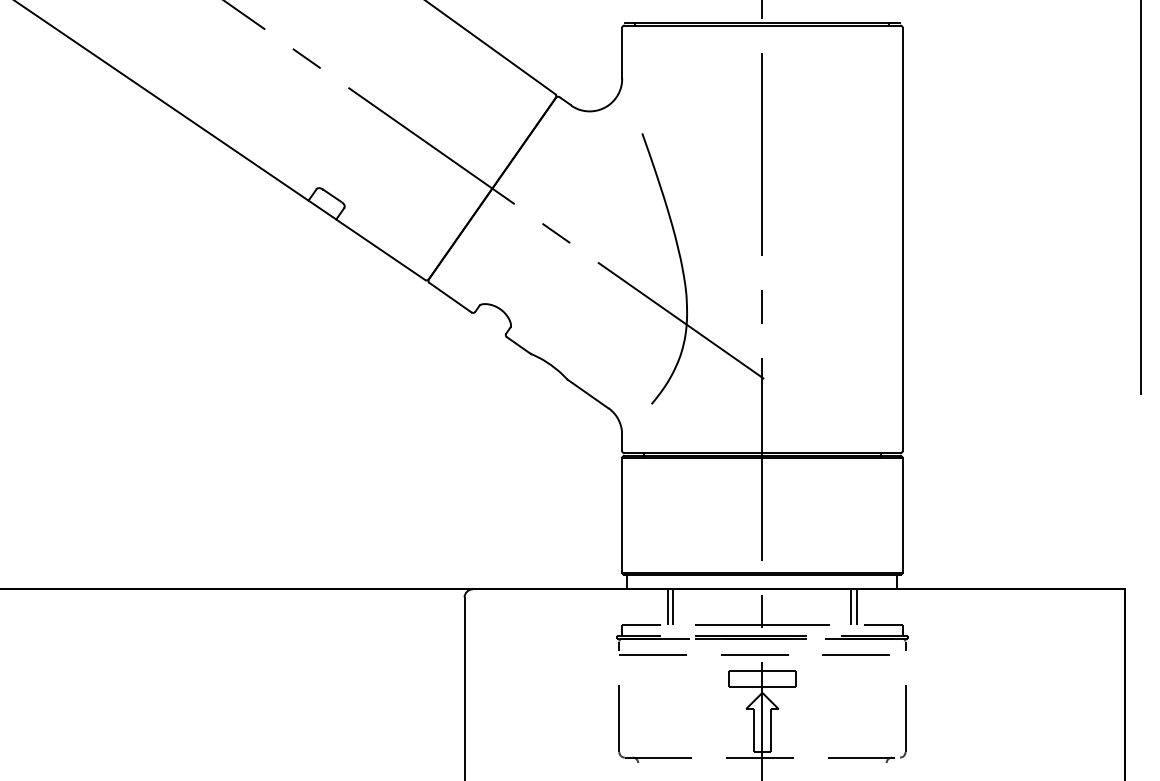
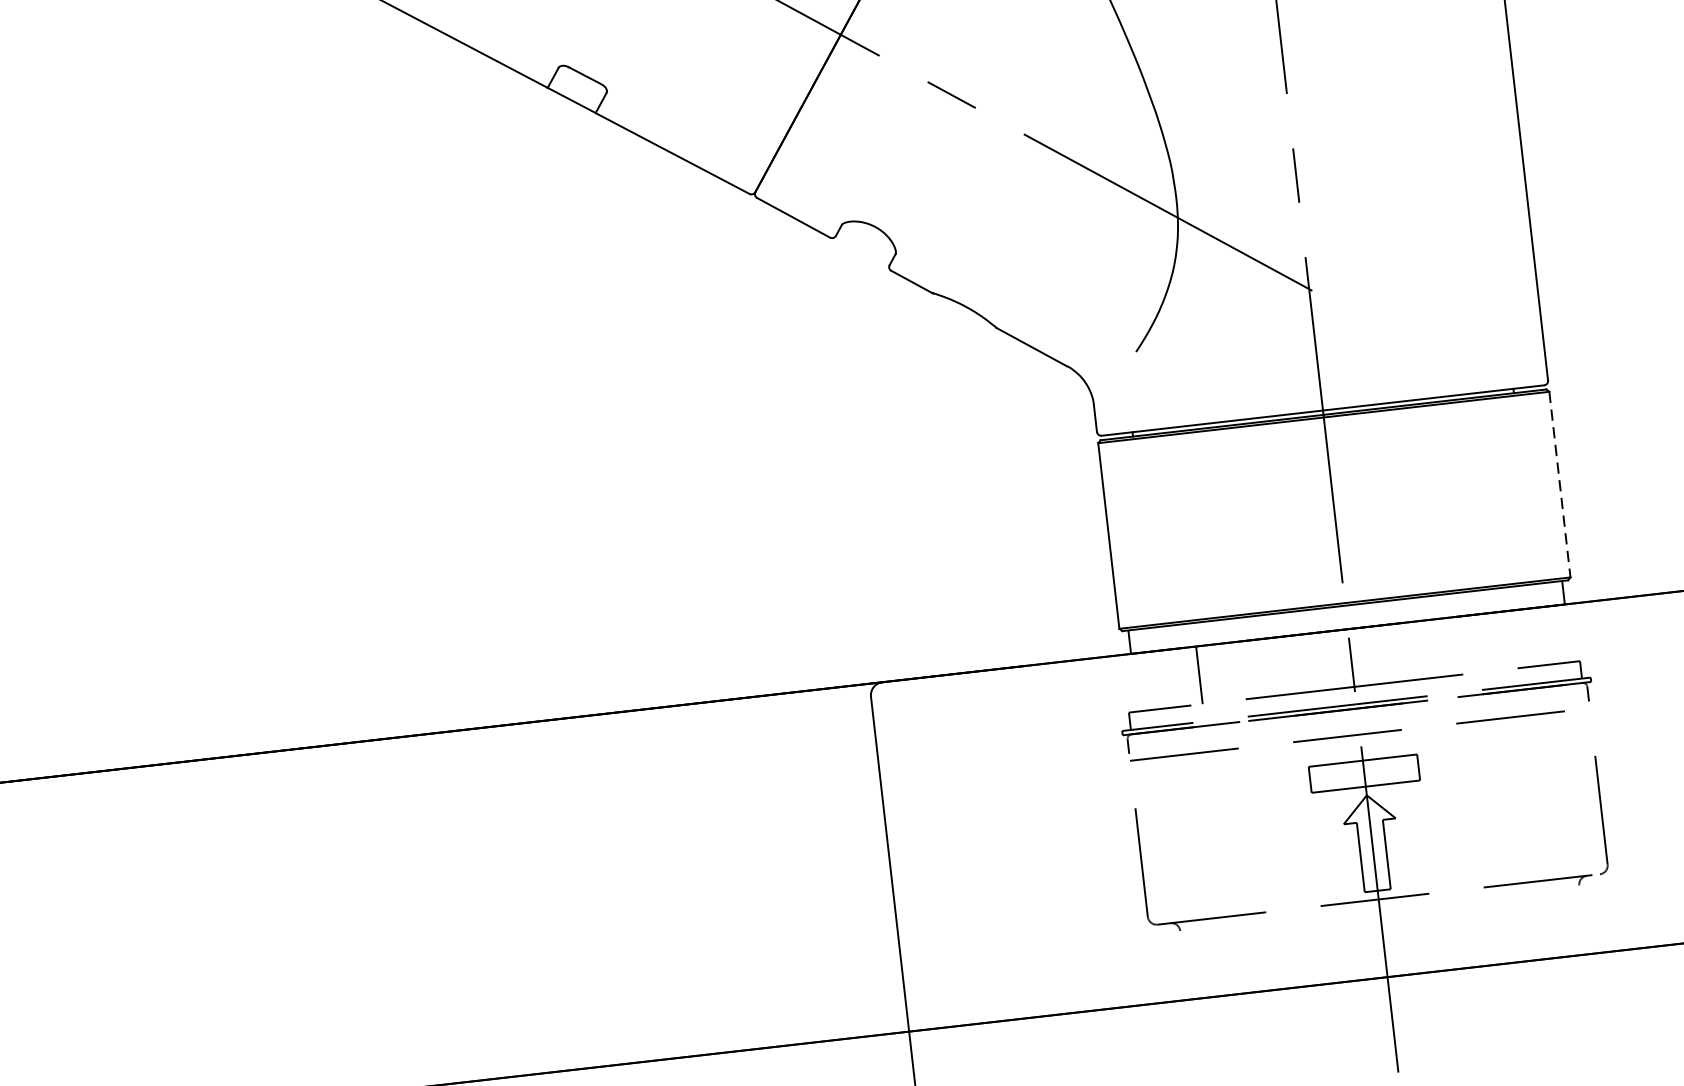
line: (902, 515) -> (1559, 484), solid -> dashed
line: (673, 607) -> (1208, 674), removed
line: (851, 607) -> (1494, 642), removed
line: (856, 607) -> (1502, 641), removed

